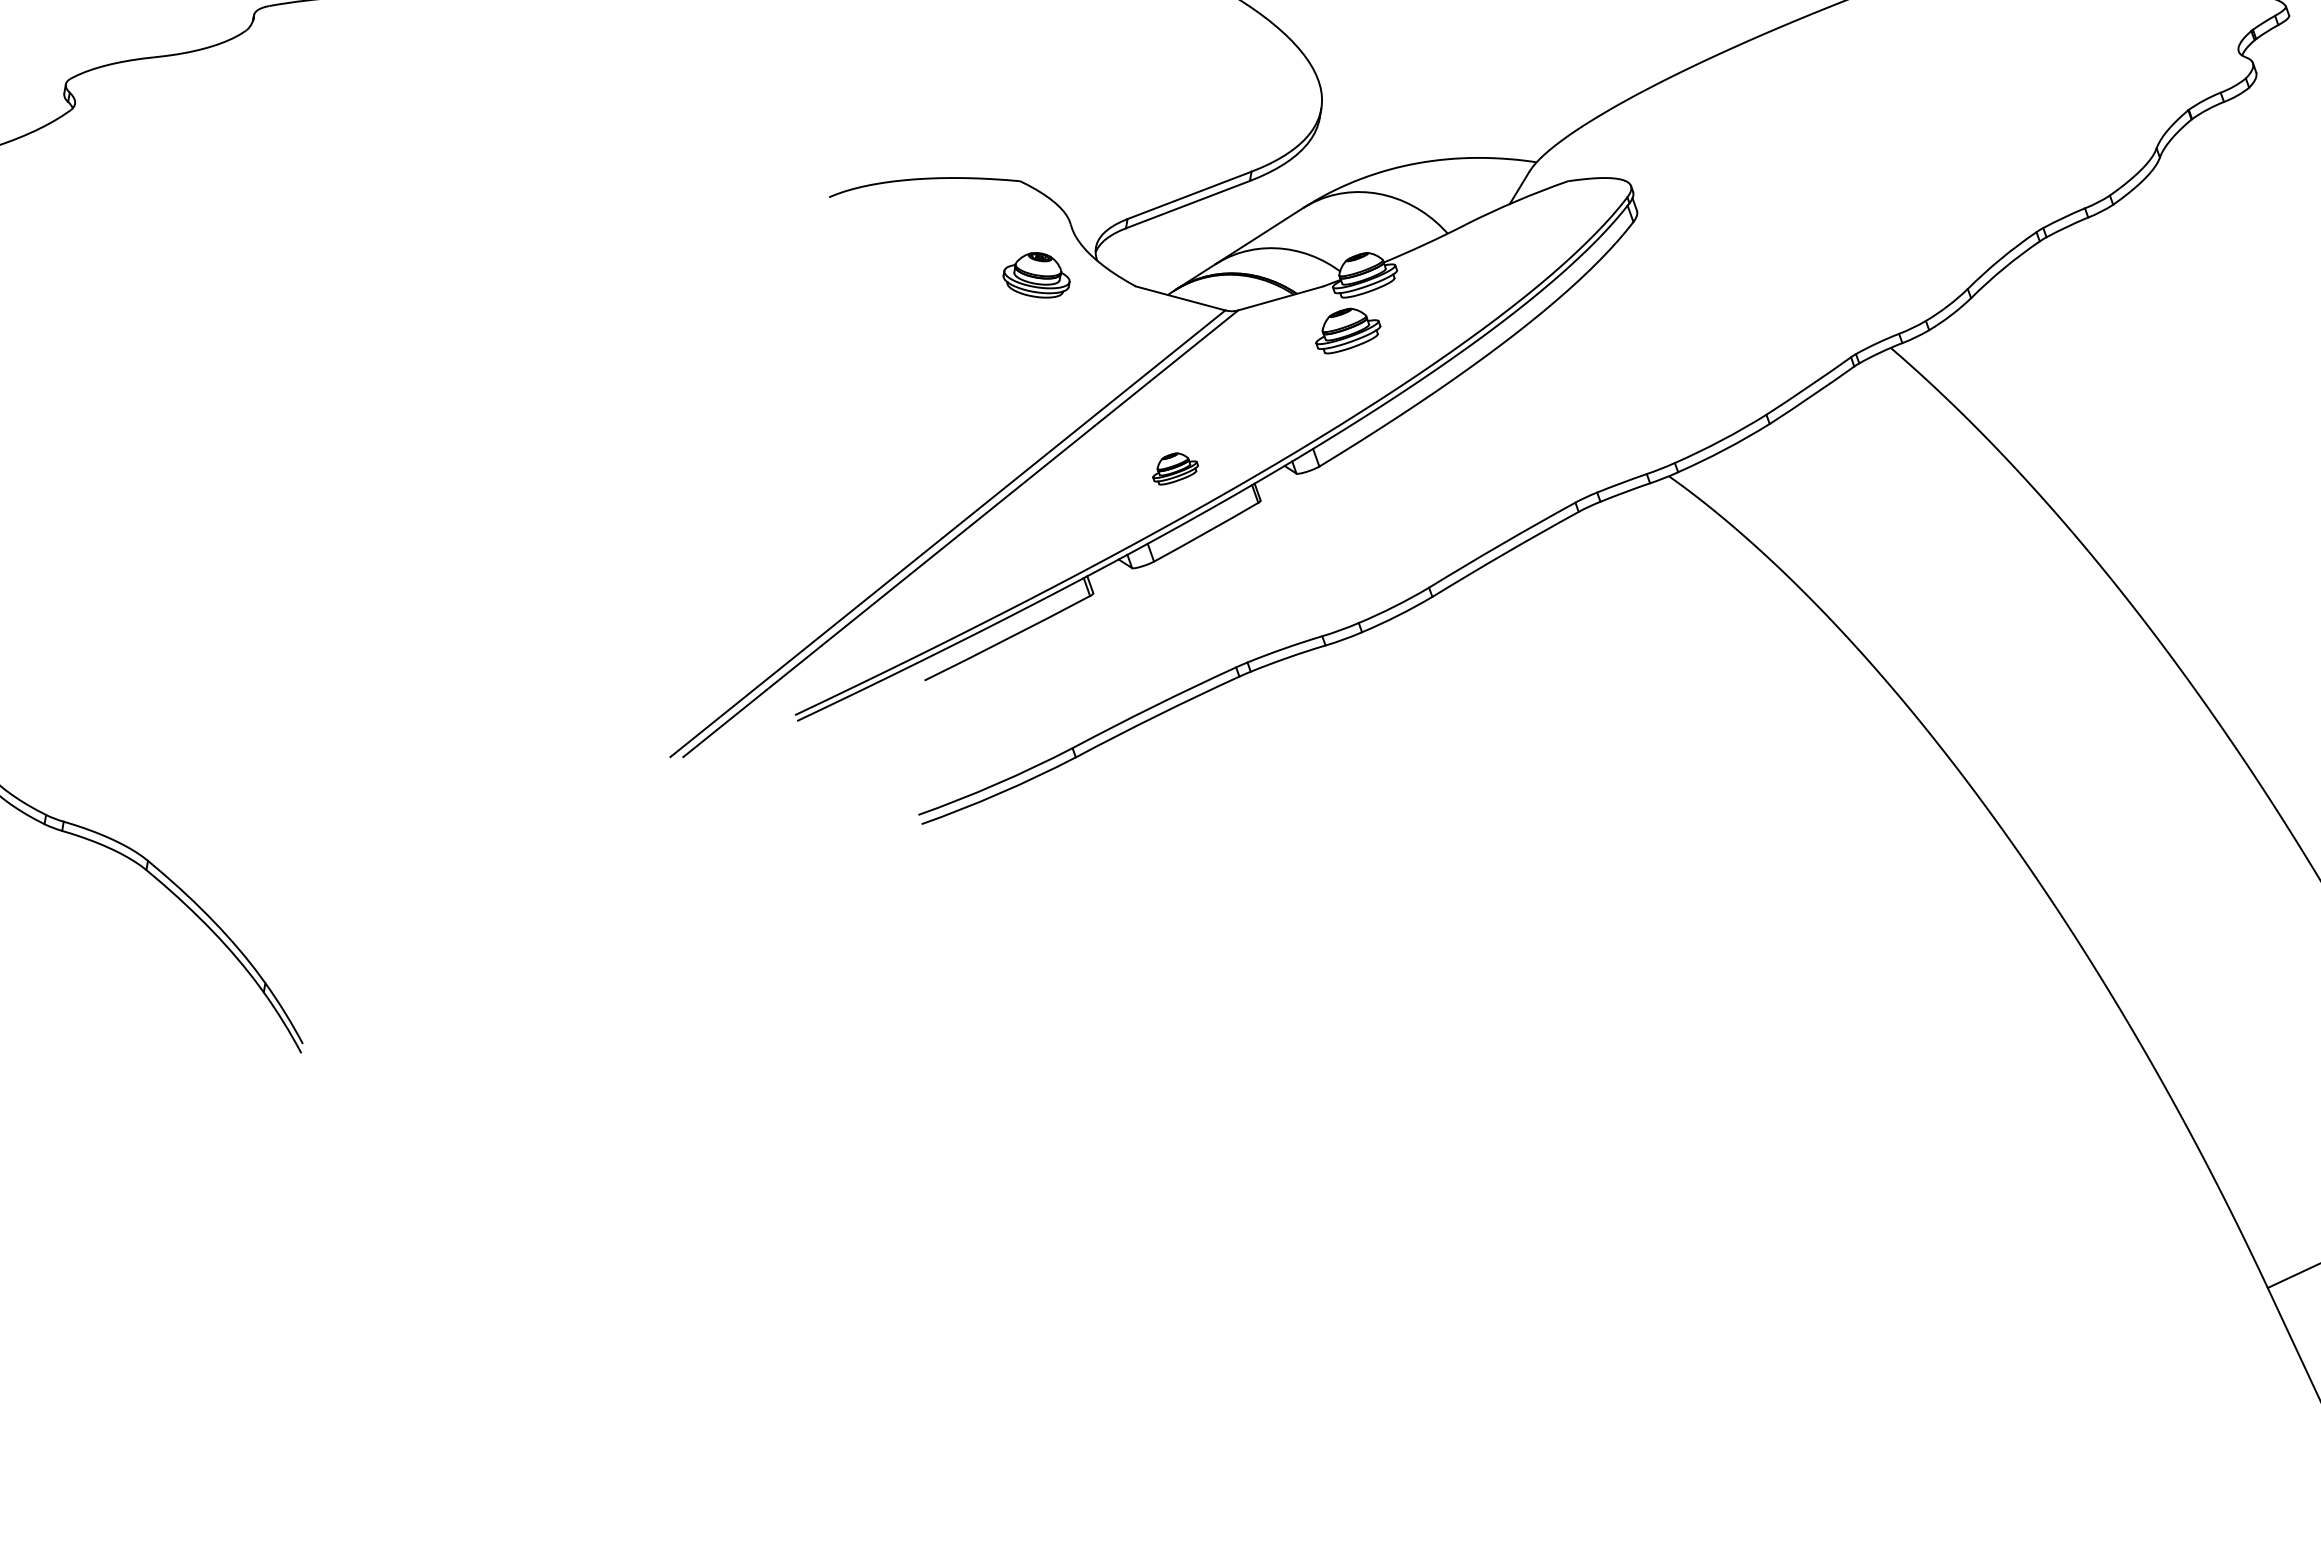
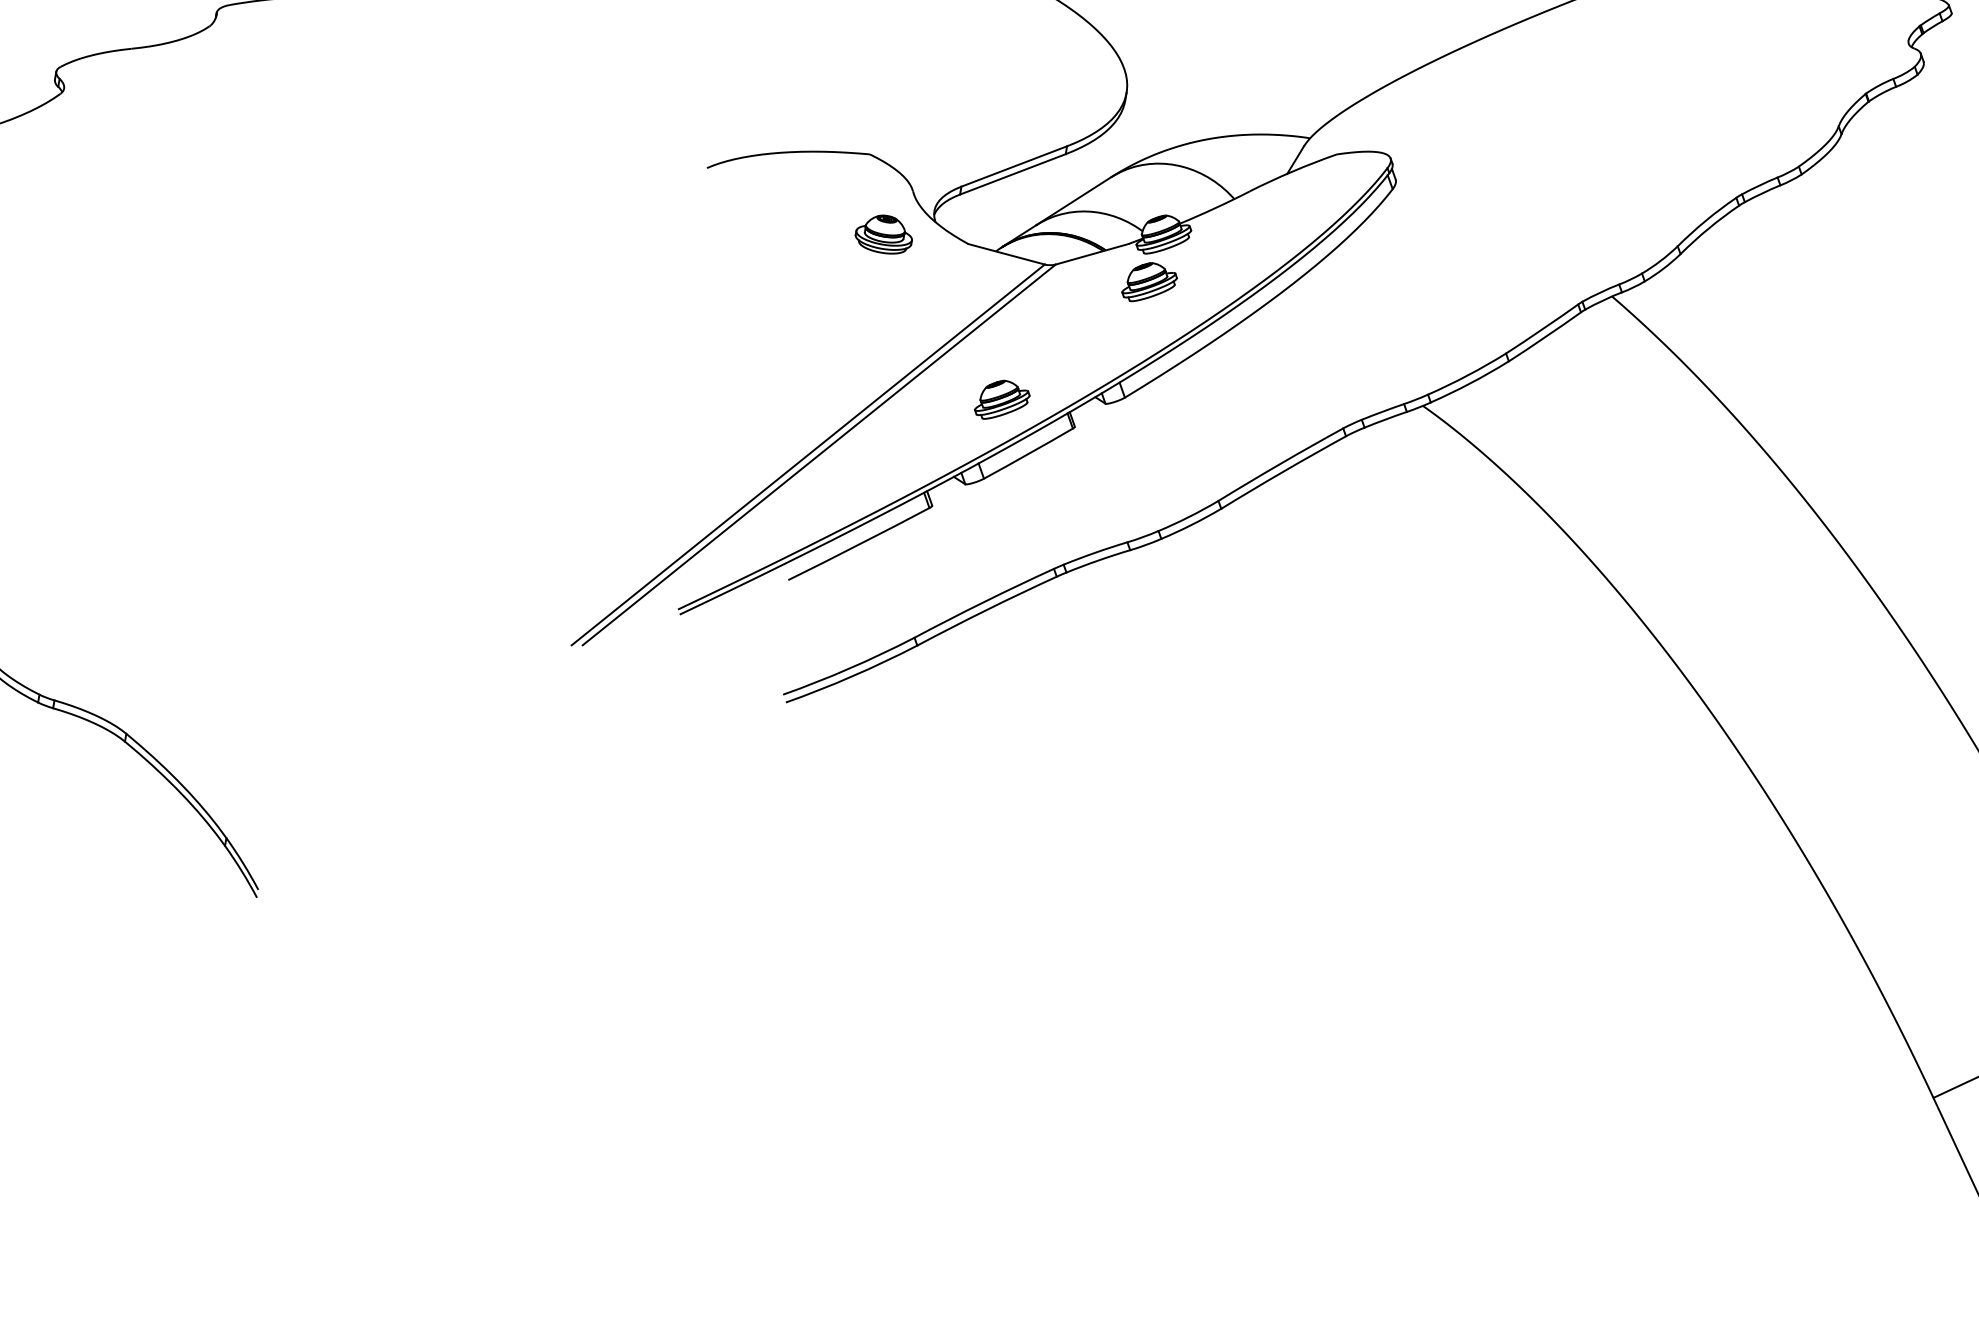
part: (1175, 468) -> (1002, 399), size x1.43

